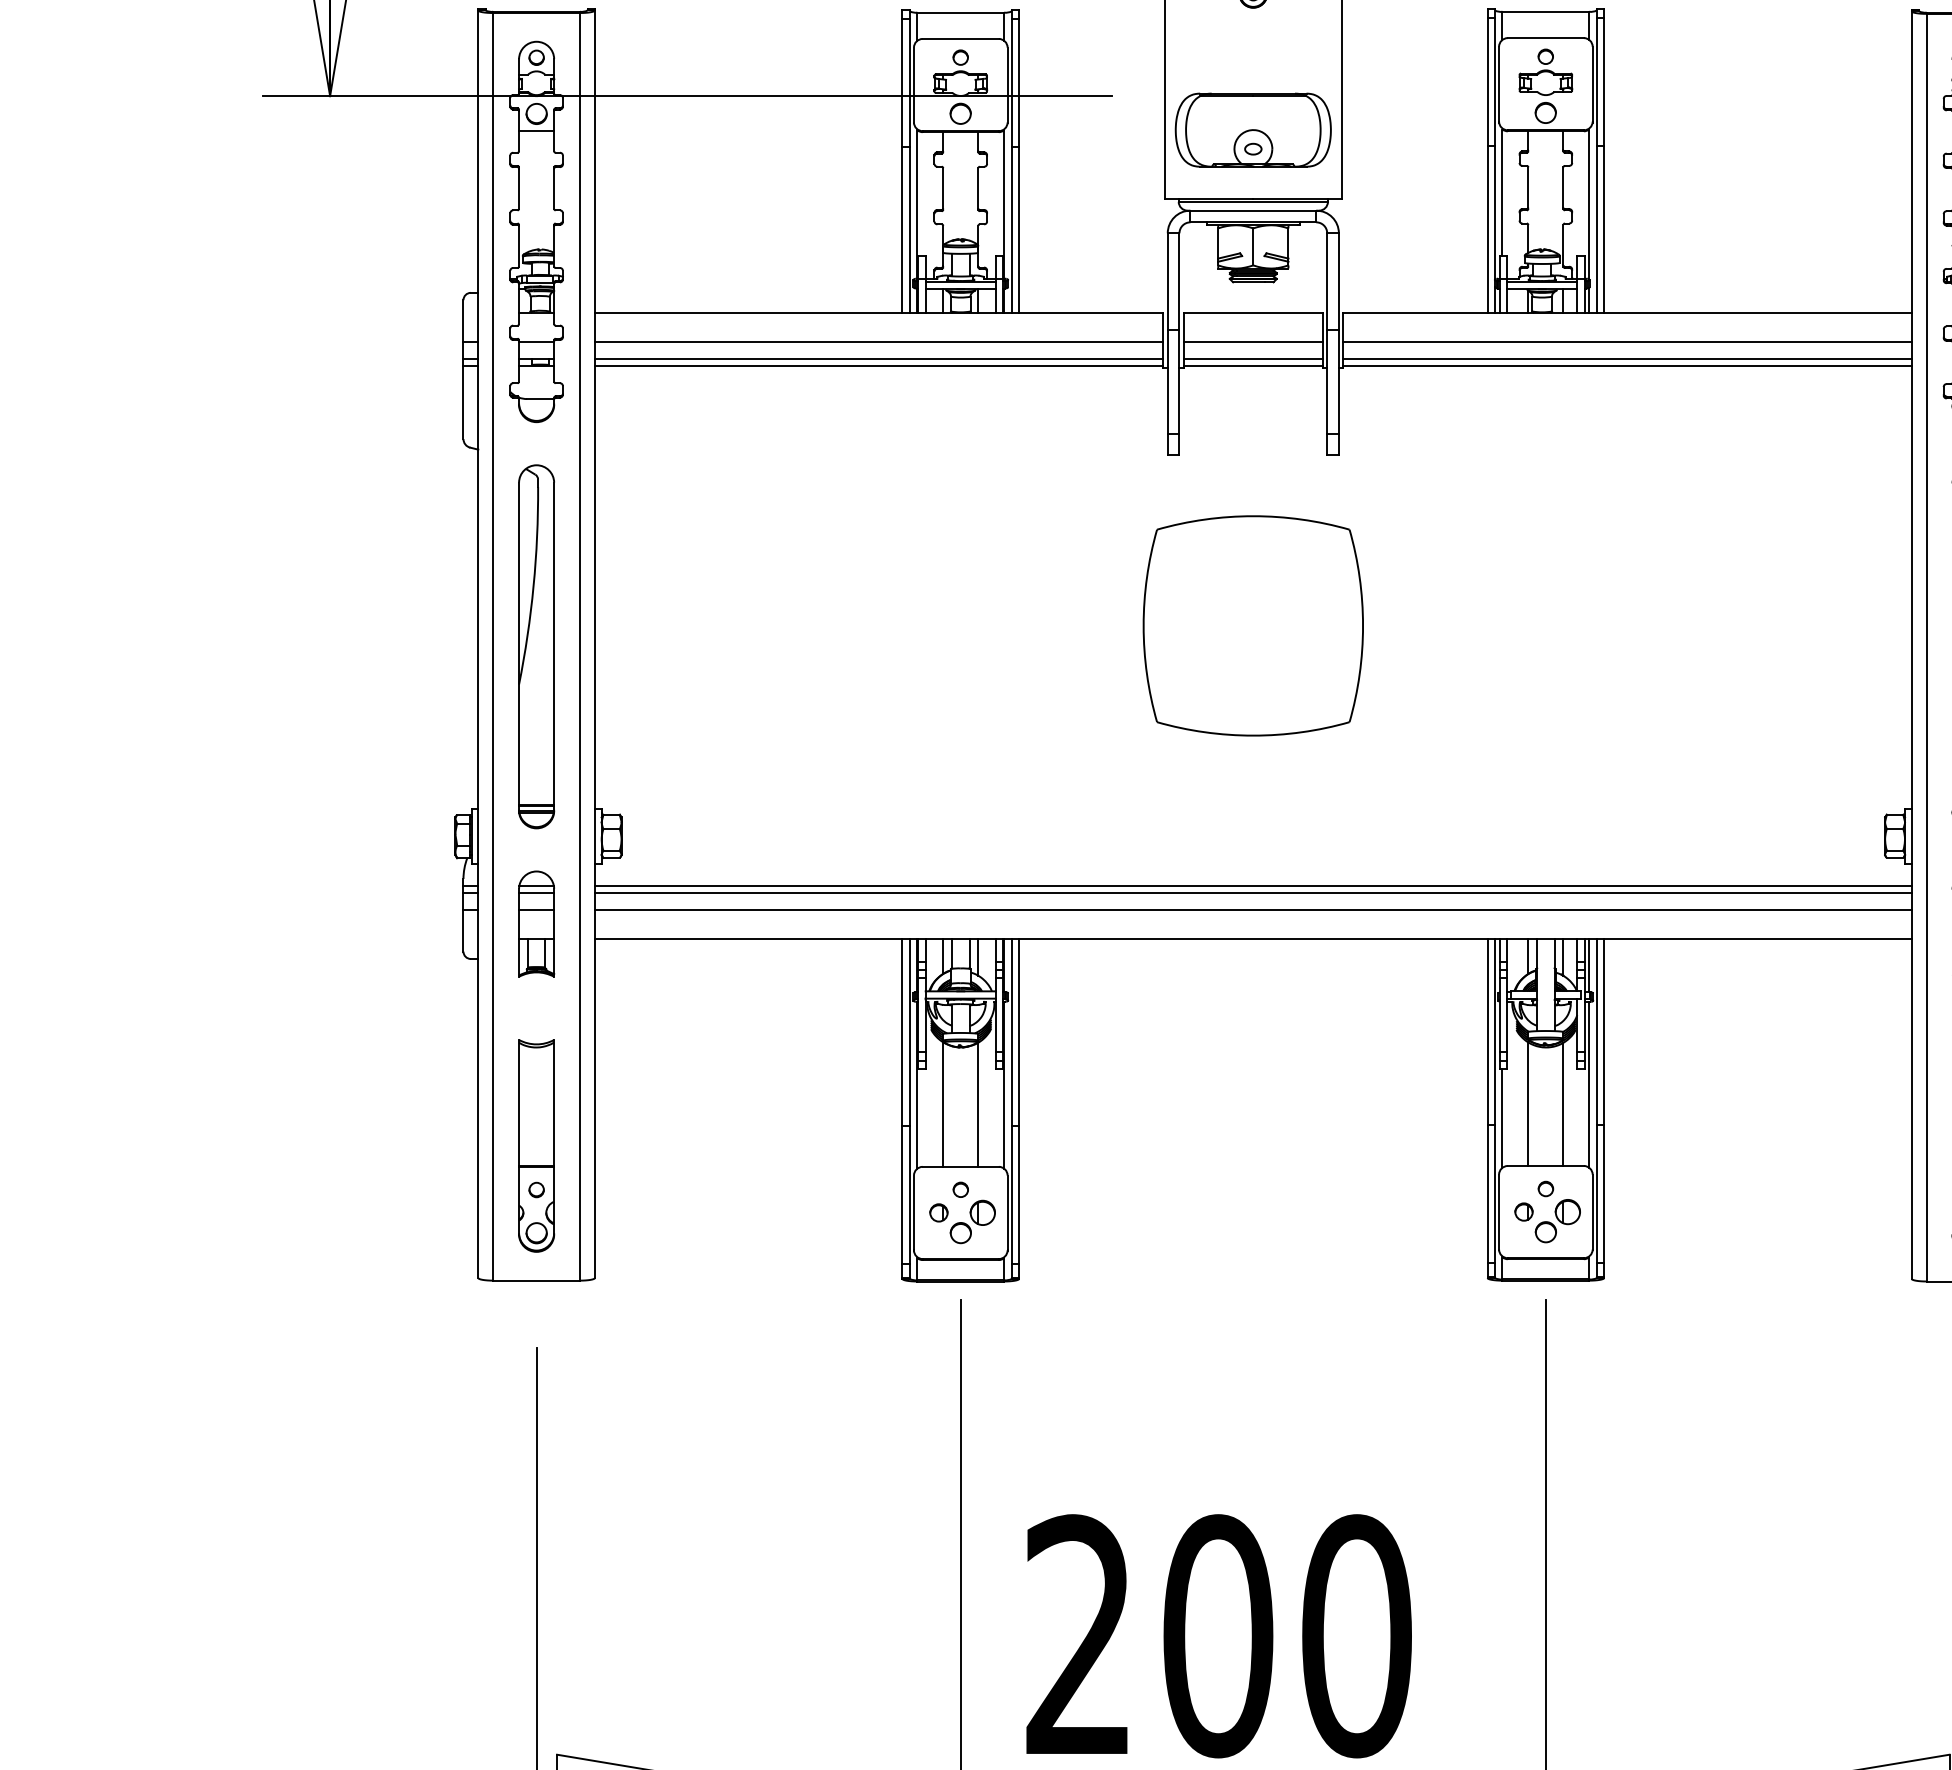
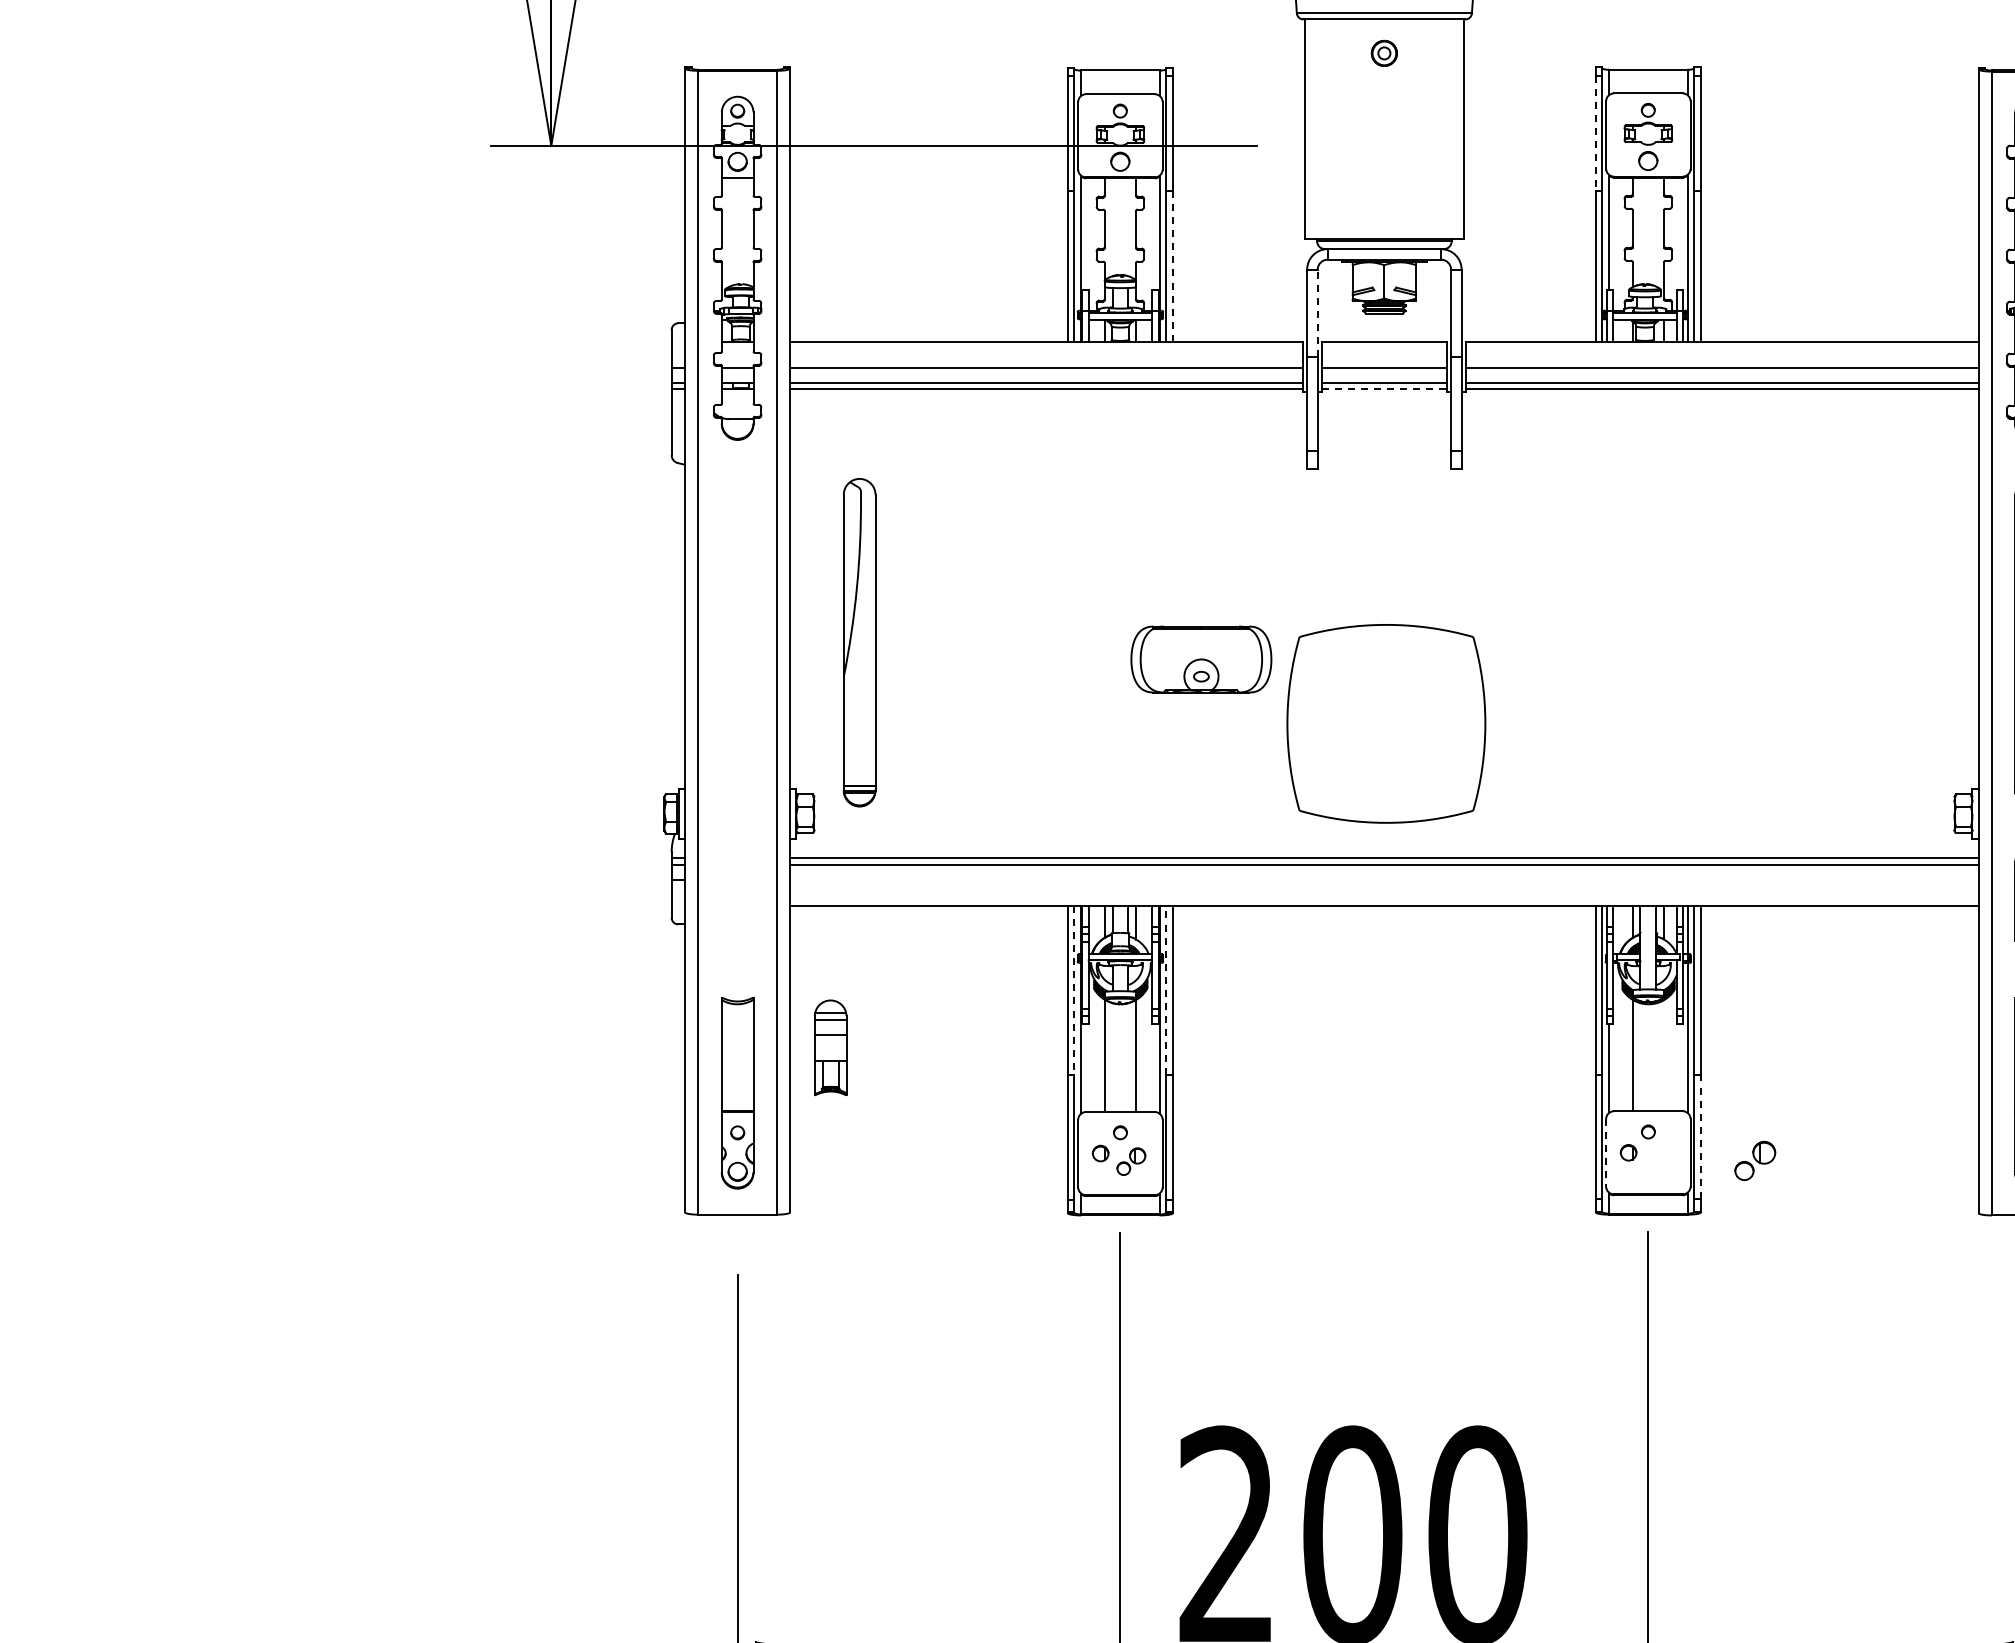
line: (1487, 82) -> (1595, 133), solid -> dashed
part: (1253, 130) -> (1201, 659), moved
line: (1019, 229) -> (1173, 266), solid -> dashed
line: (1179, 281) -> (1317, 313), solid -> dashed
line: (1253, 366) -> (1384, 389), solid -> dashed
part: (1253, 625) -> (1386, 723), moved
part: (536, 646) -> (859, 642), moved
line: (1253, 909) -> (1384, 879), removed
part: (536, 923) -> (830, 1047), moved
line: (909, 1032) -> (1074, 990), solid -> dashed
line: (1011, 1032) -> (1166, 990), solid -> dashed
line: (1563, 1104) -> (1664, 1055), removed
line: (1604, 1194) -> (1701, 1136), solid -> dashed
line: (1499, 1211) -> (1606, 1152), solid -> dashed
part: (1558, 1220) -> (1755, 1160), moved
part: (973, 1221) -> (1131, 1161), size x0.7

